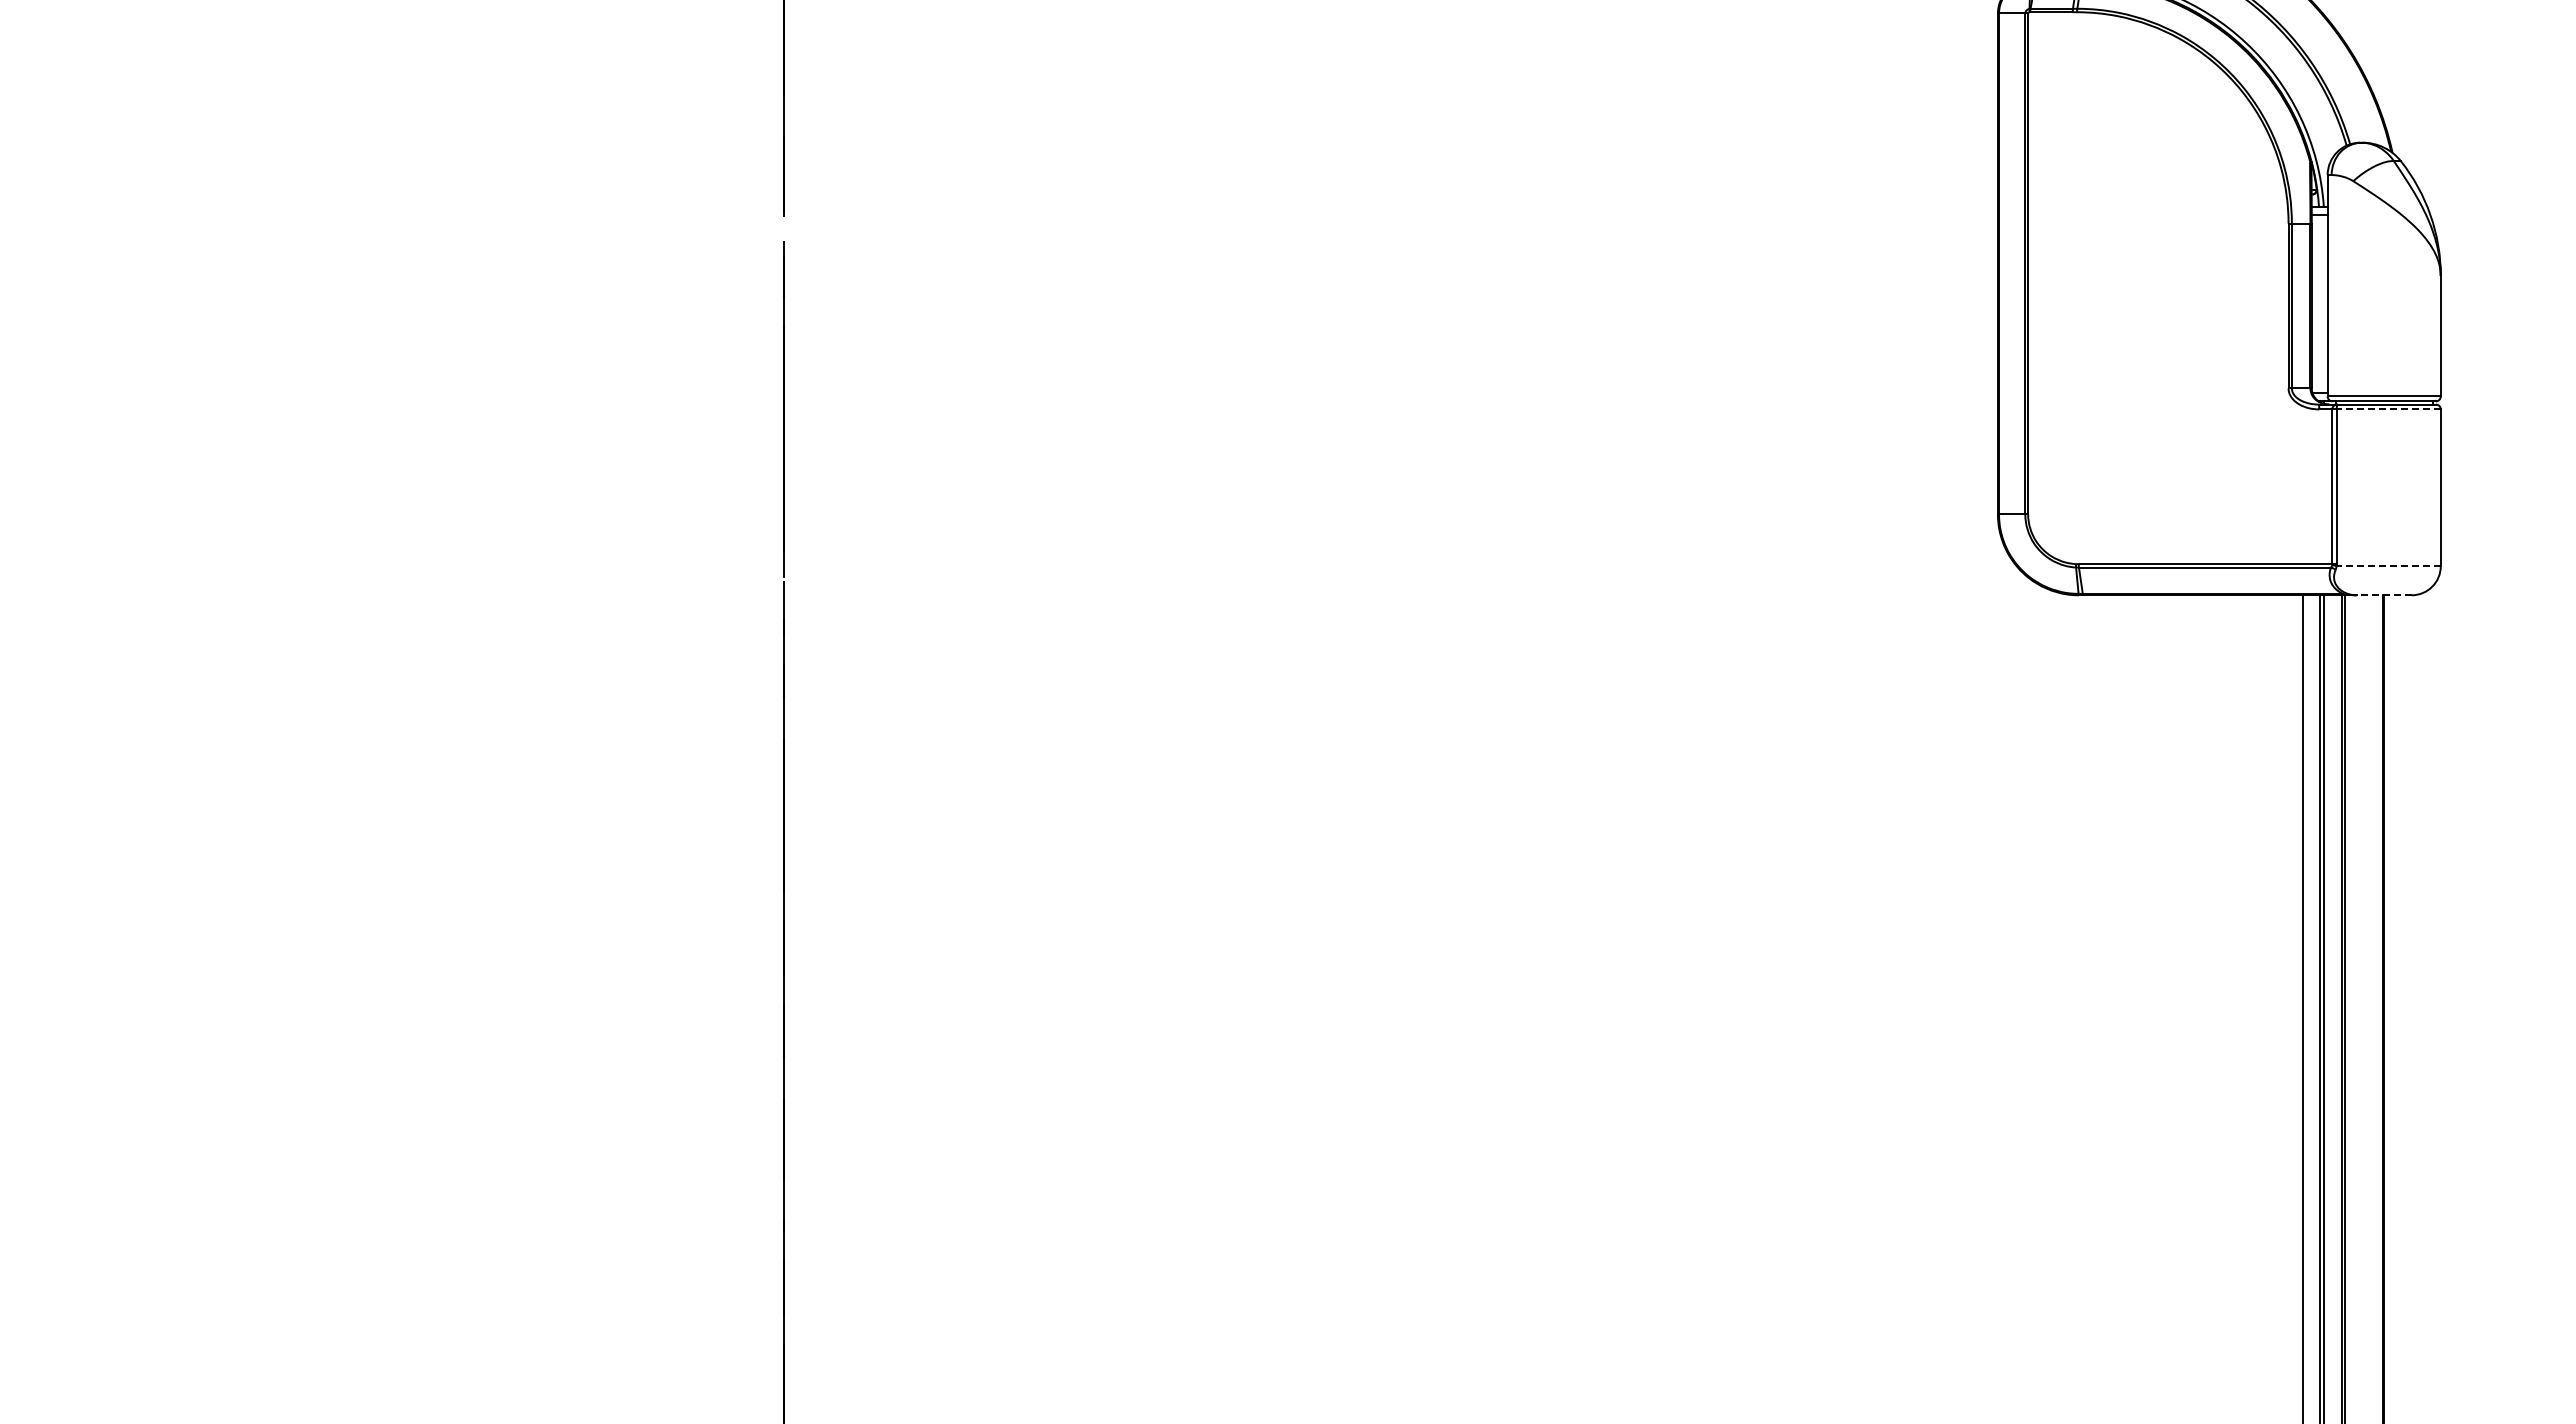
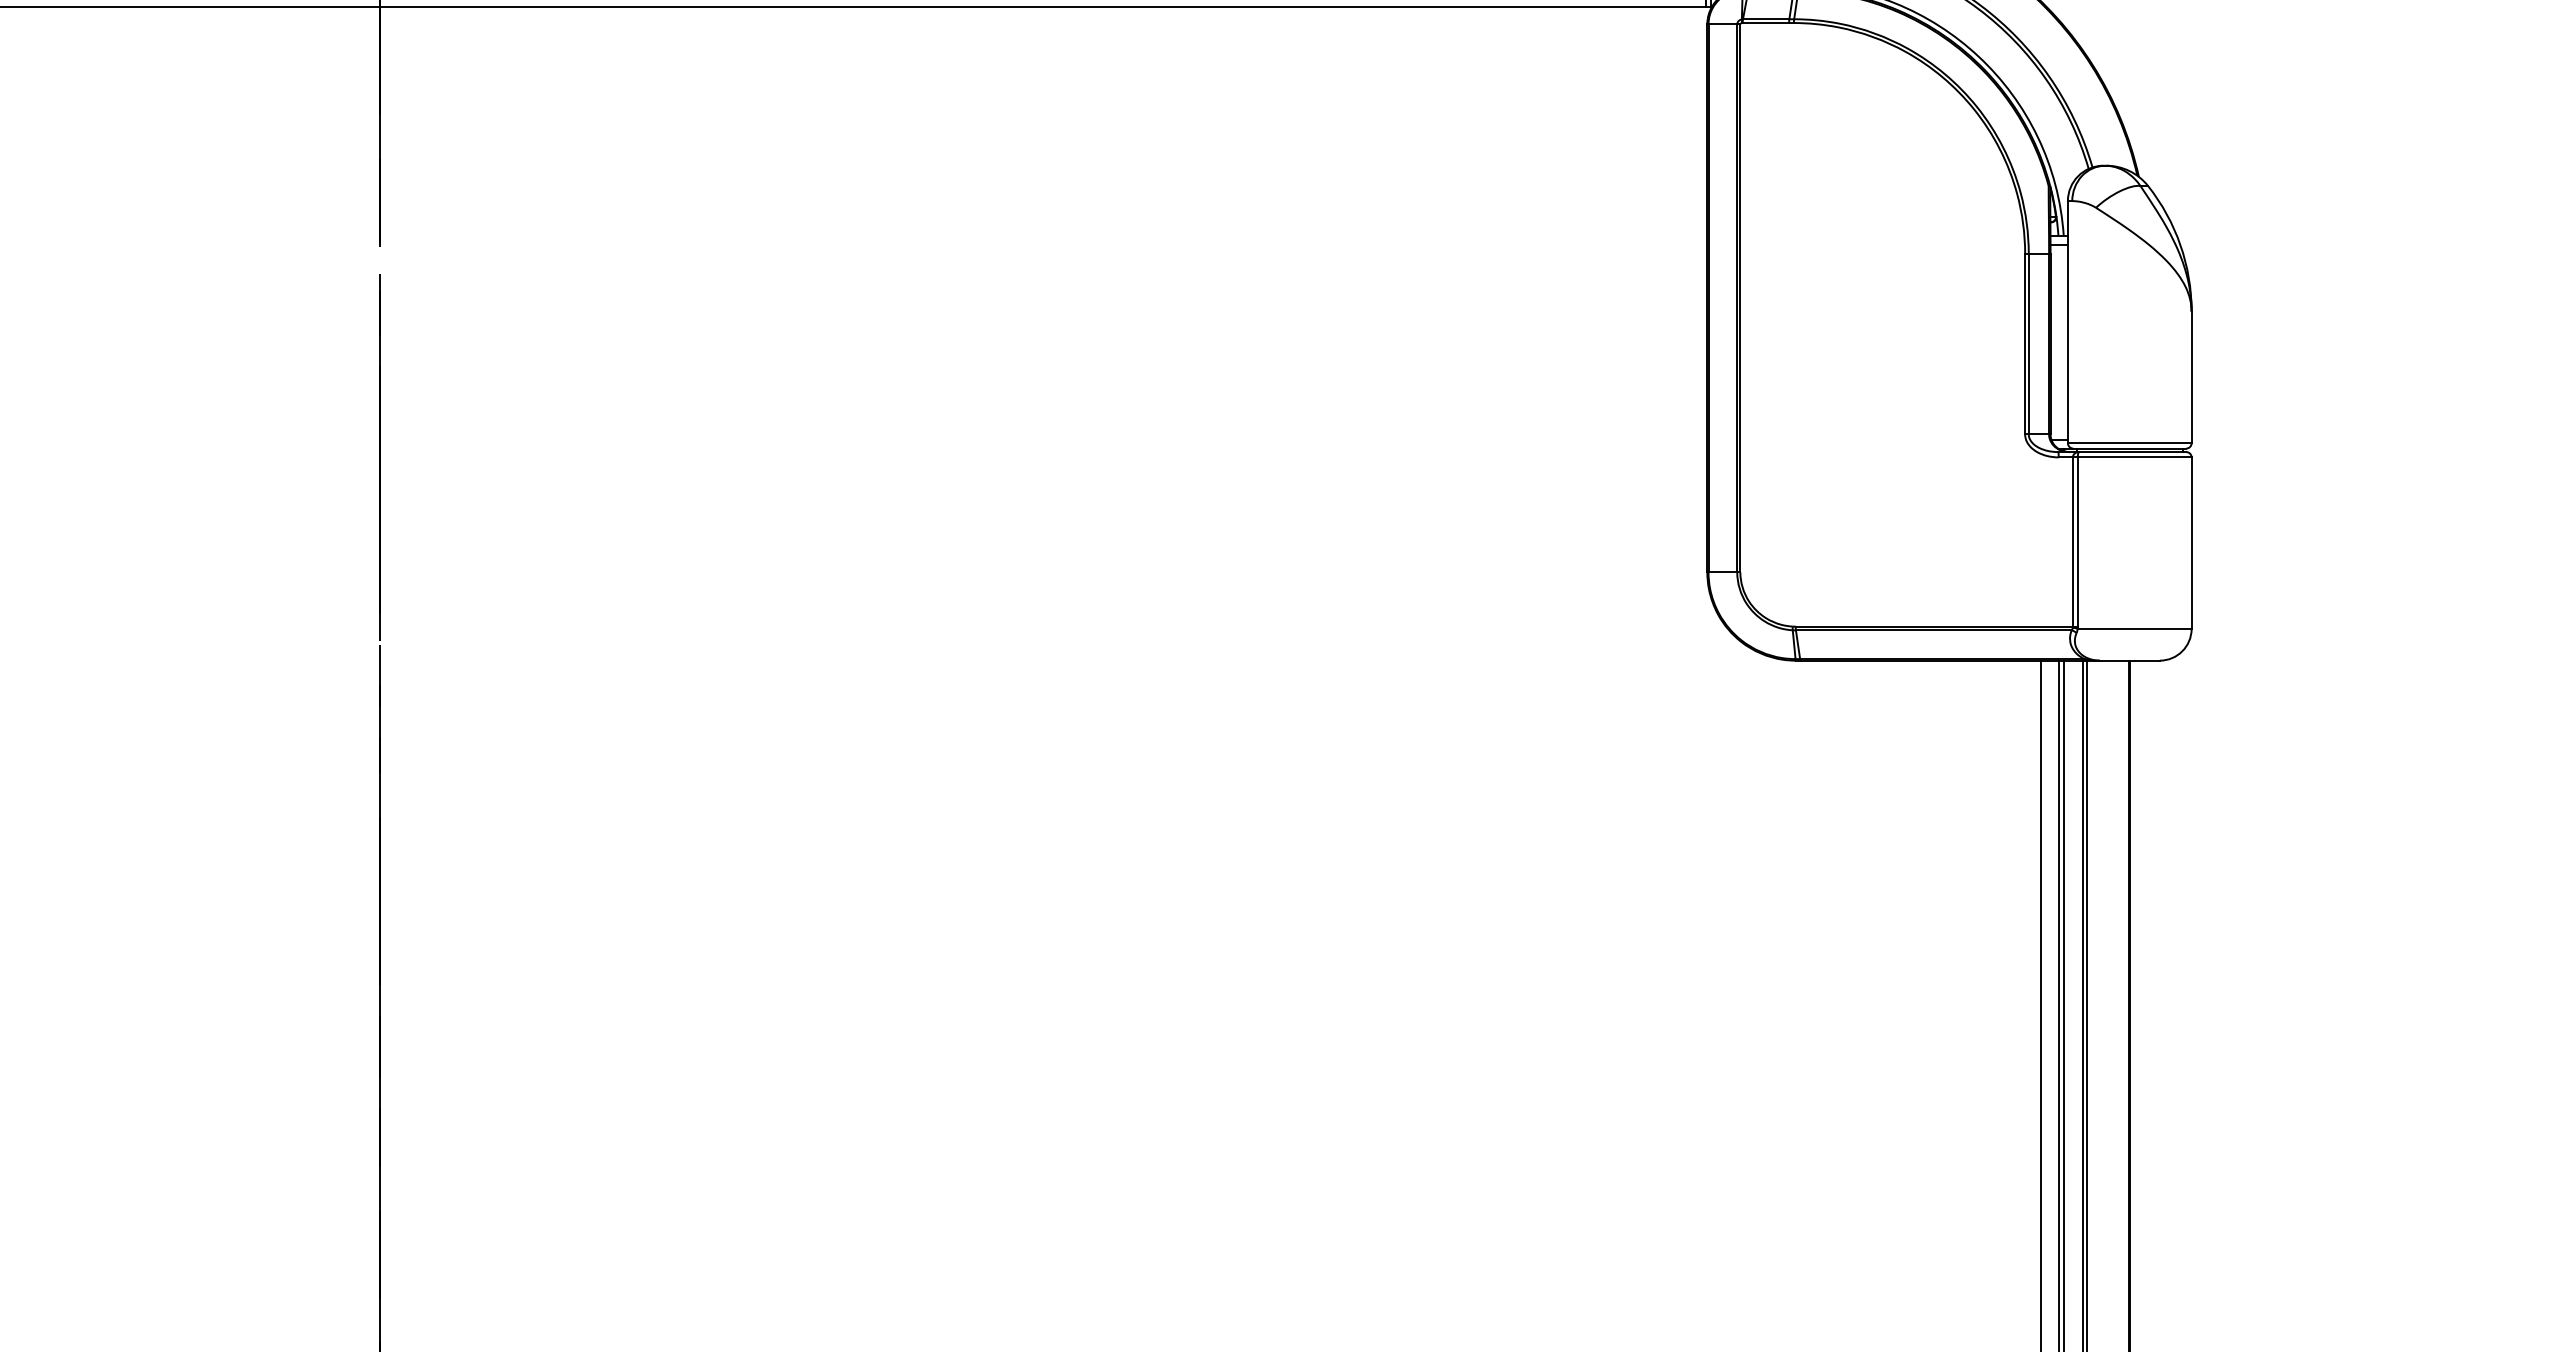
line: (2388, 409) -> (2134, 457), dashed -> solid
line: (2388, 566) -> (2134, 629), dashed -> solid
line: (2383, 595) -> (2128, 660), dashed -> solid

